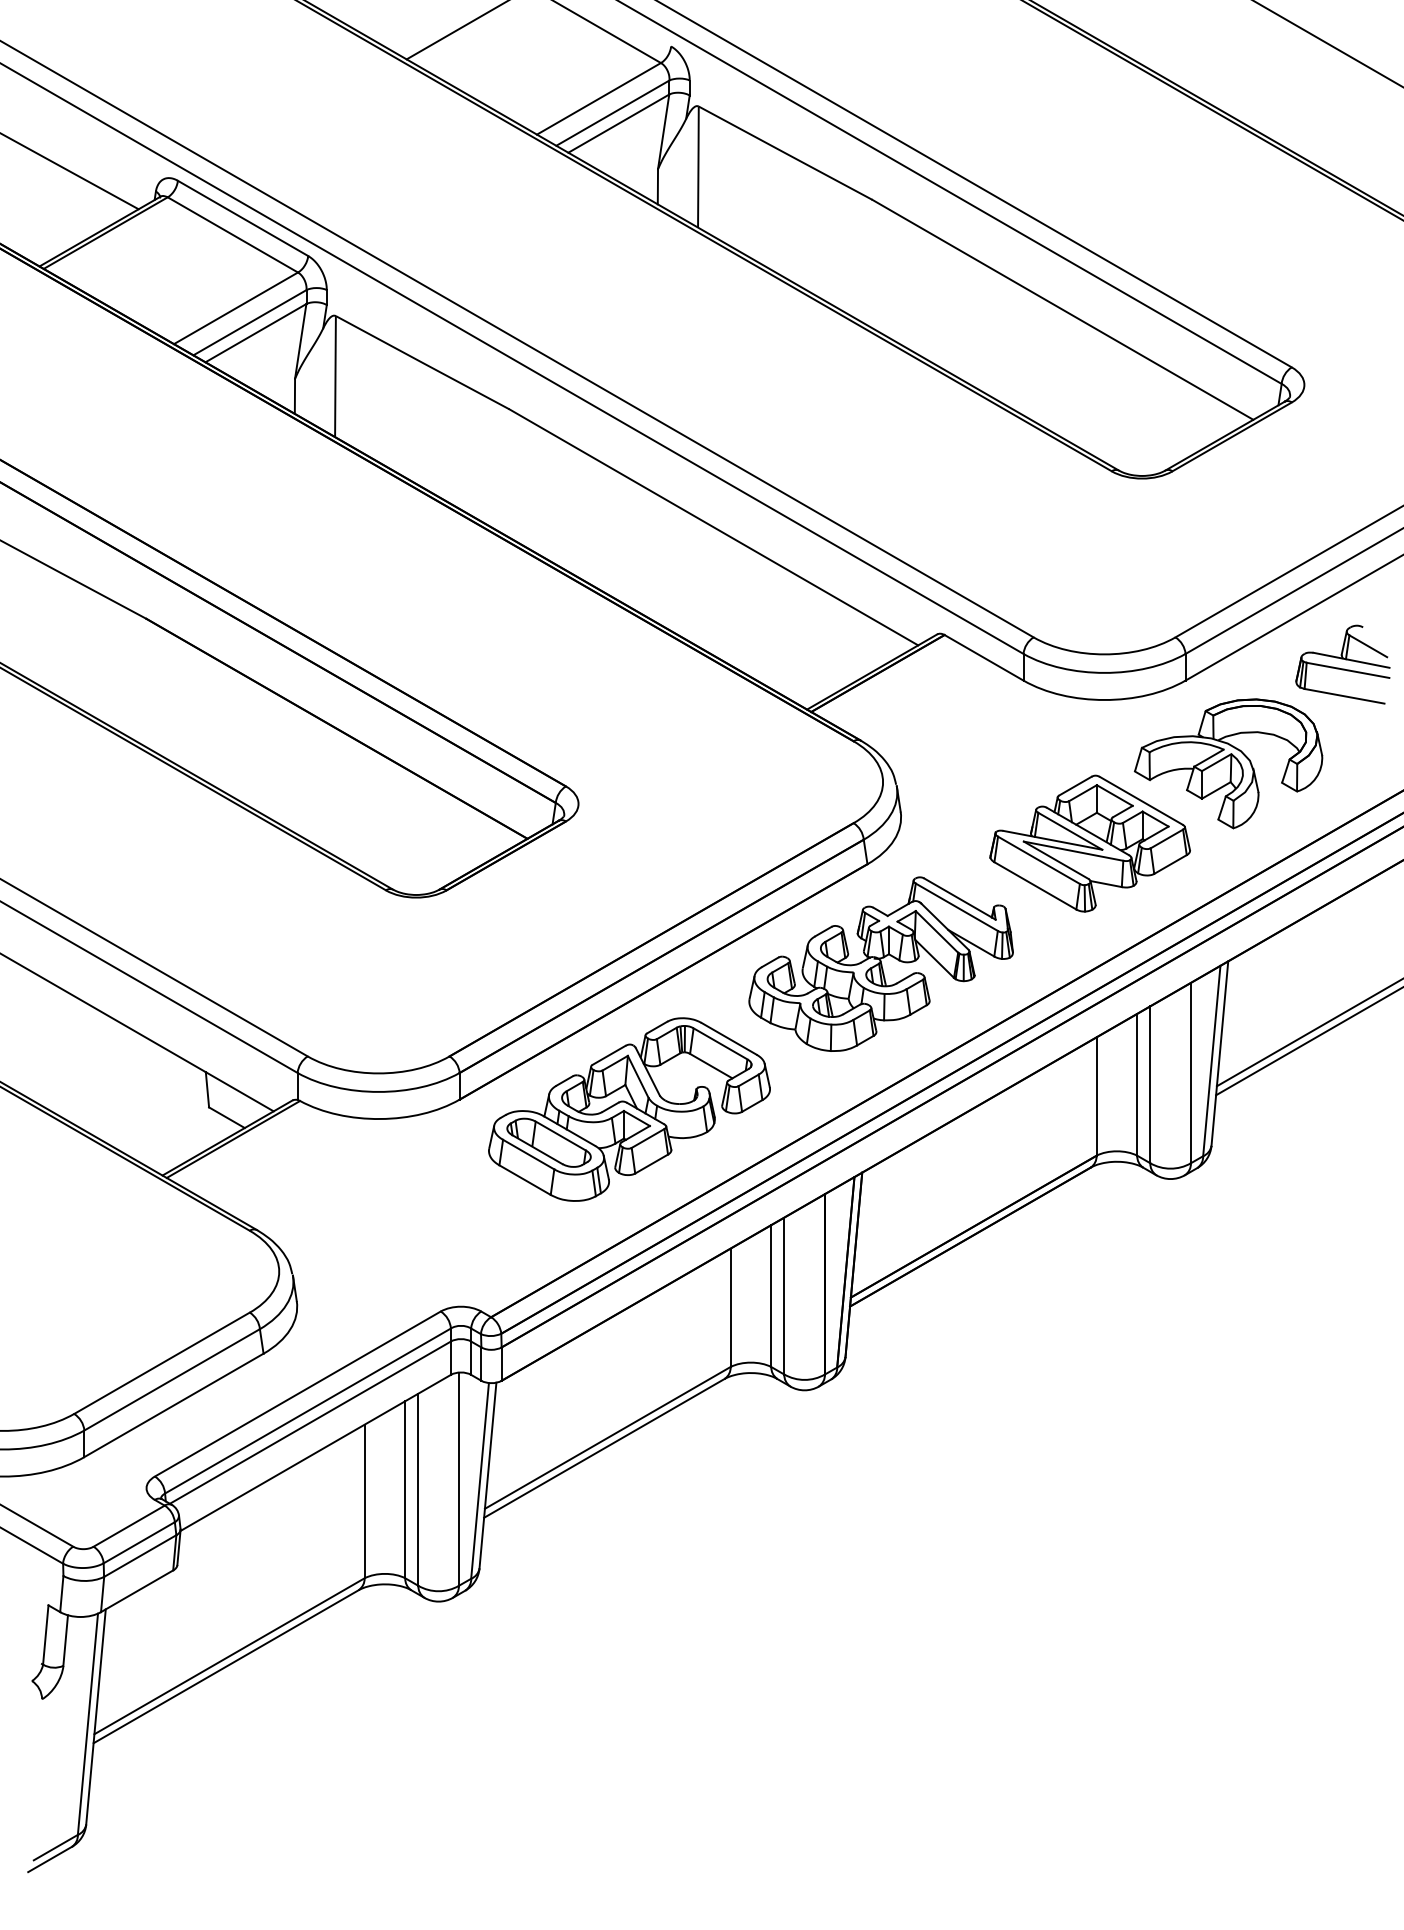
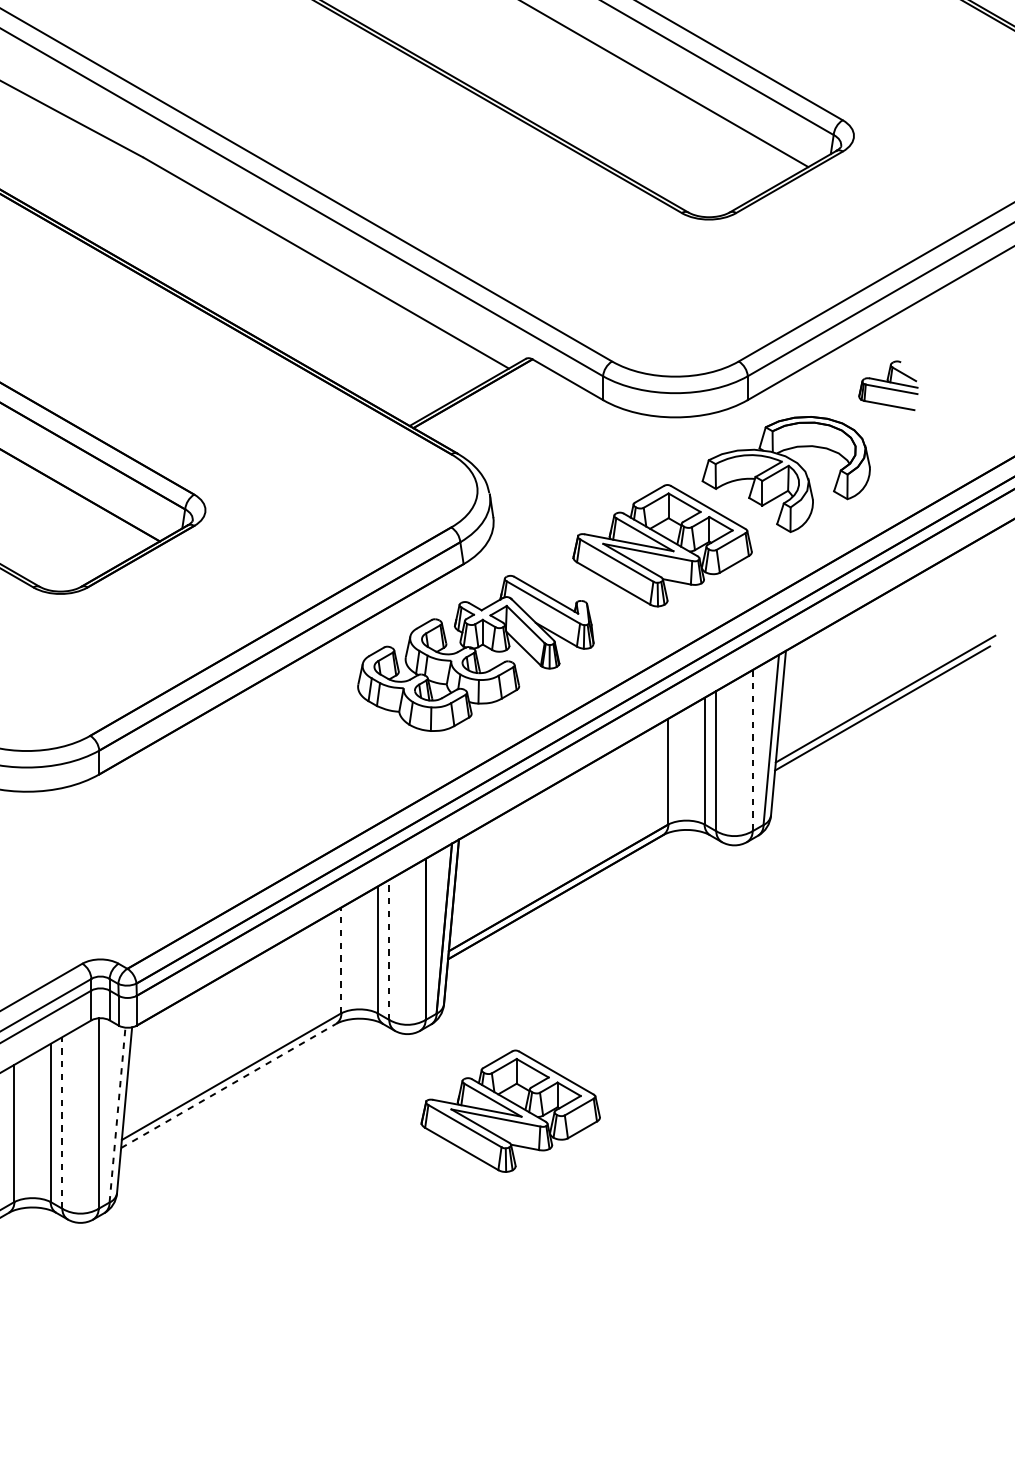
part: (1342, 664) -> (888, 385), size x0.7
line: (1190, 1073) -> (752, 751), solid -> dashed
part: (629, 1109) -> (251, 783), removed
line: (784, 1295) -> (389, 949), solid -> dashed
line: (730, 1307) -> (341, 960), solid -> dashed
line: (604, 1448) -> (228, 1086), solid -> dashed
part: (919, 1476) -> (510, 1111), added
line: (480, 1480) -> (117, 1114), solid -> dashed
line: (418, 1489) -> (62, 1122), solid -> dashed

